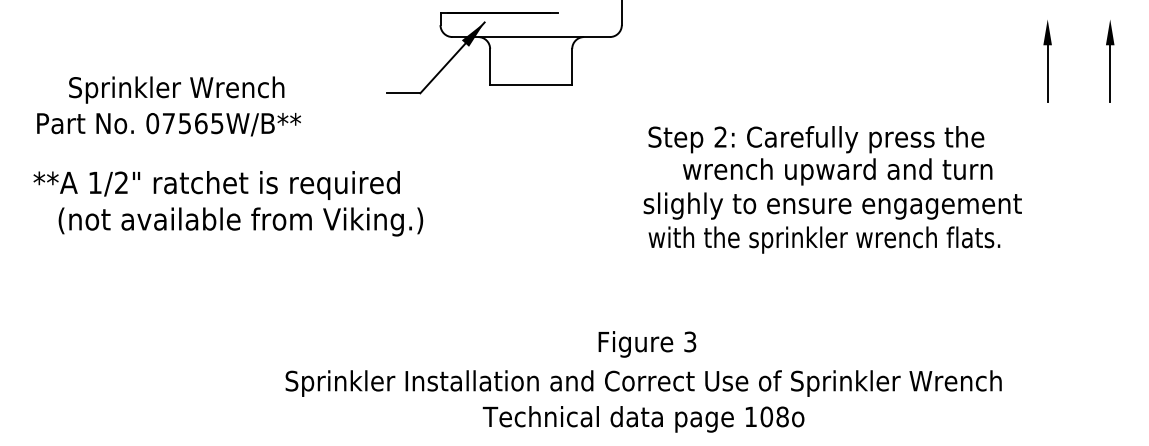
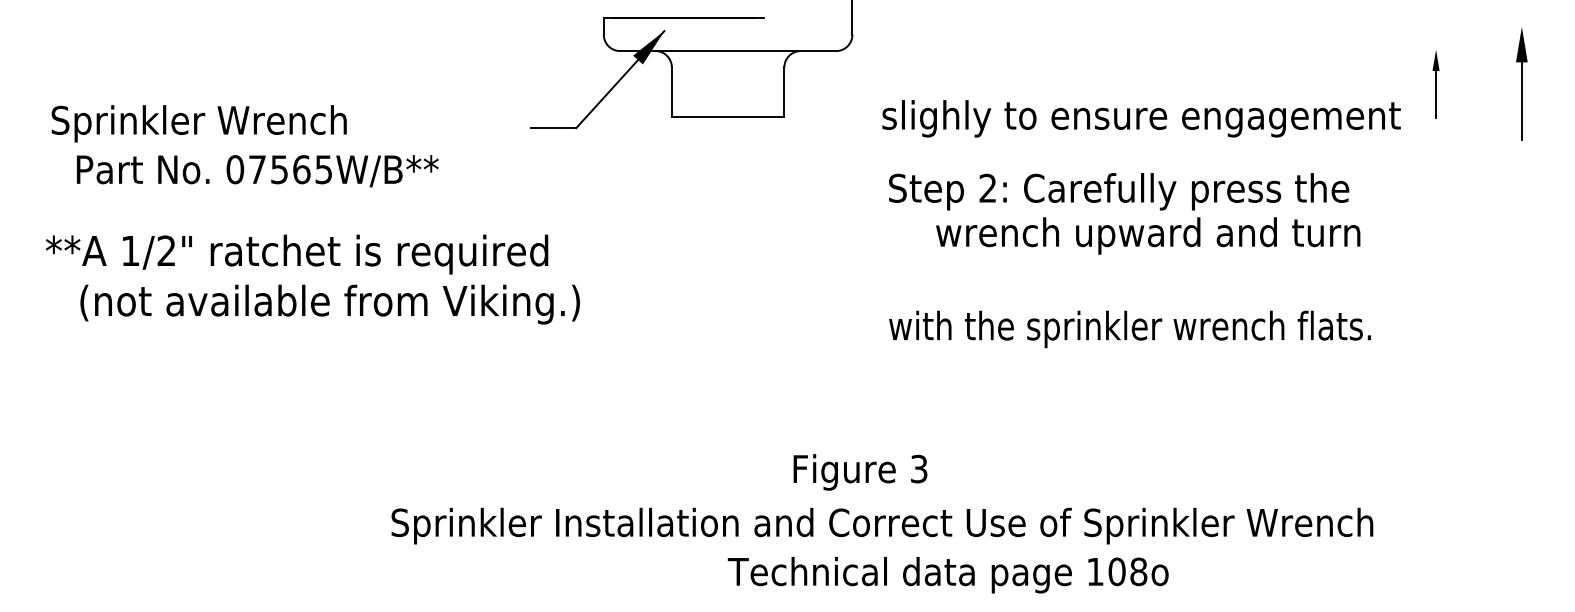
part: (1047, 60) -> (1435, 83), size x0.6
text: (176, 89) -> (198, 123), moved
text: (168, 124) -> (257, 171), moved
text: (832, 205) -> (1141, 118), moved
text: (647, 344) -> (860, 472), moved
text: (643, 419) -> (947, 575), moved

